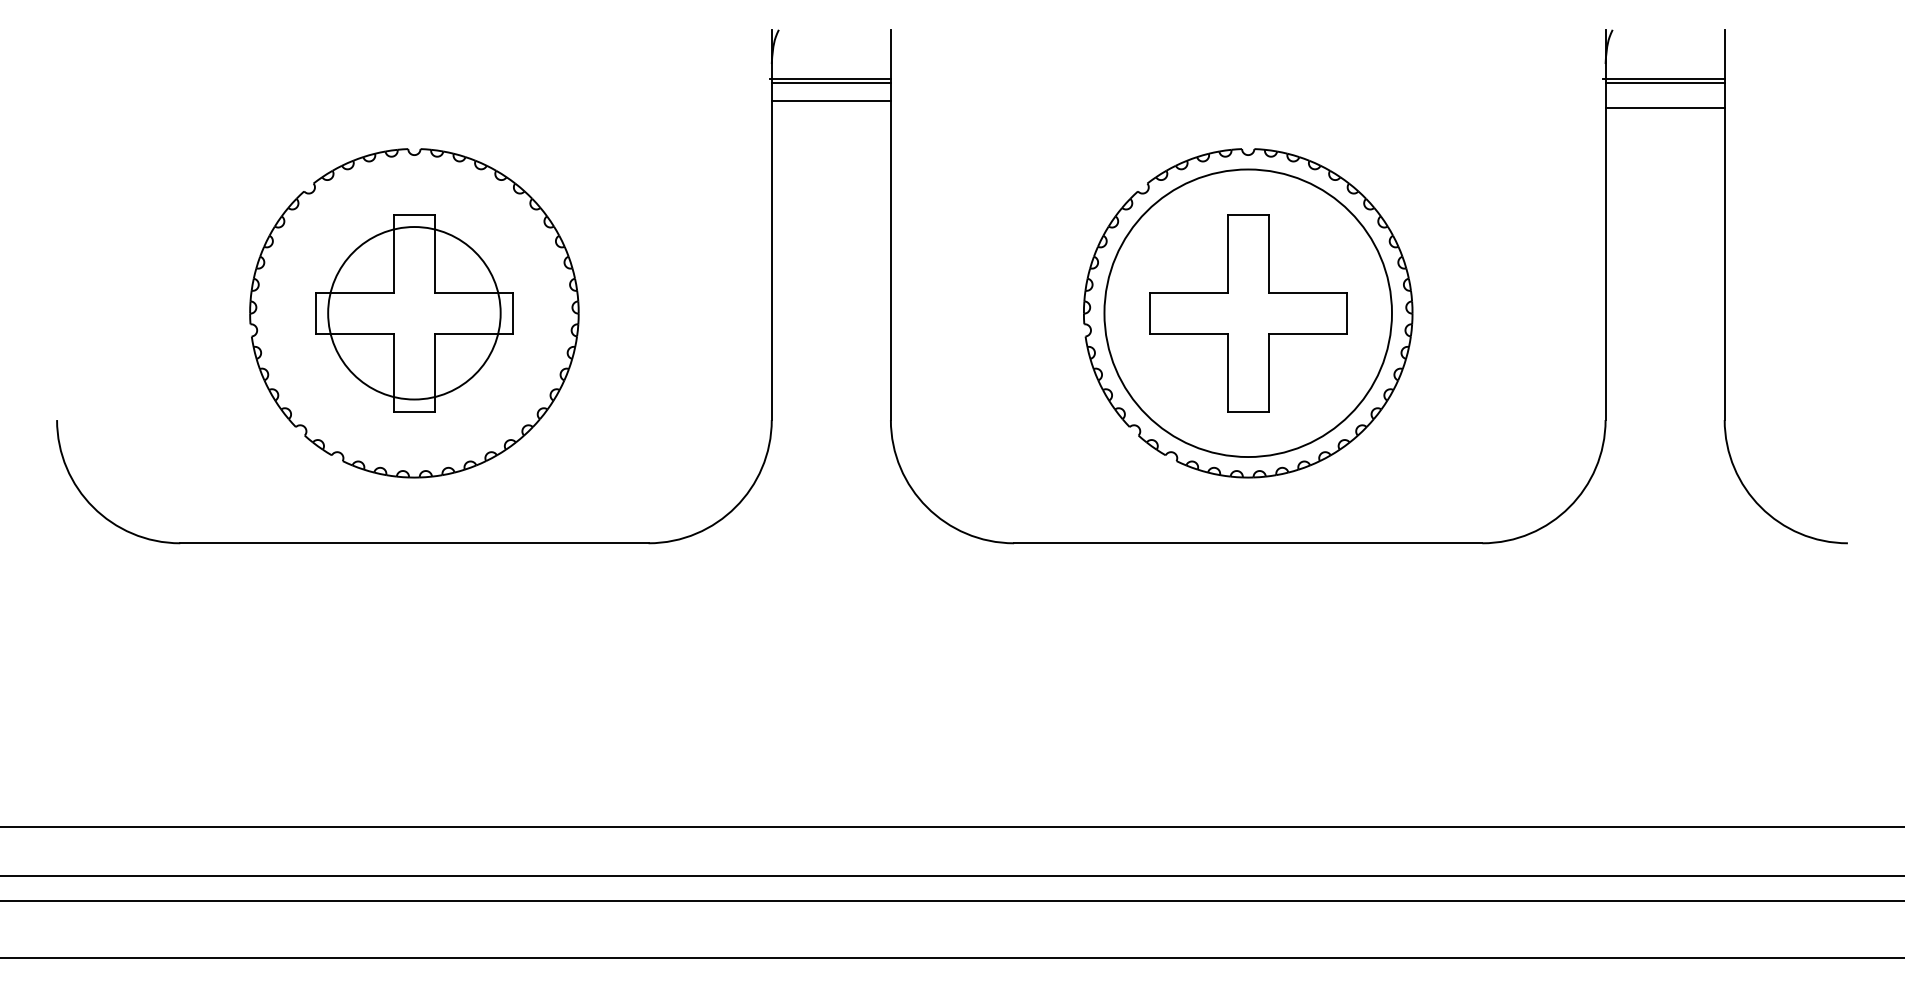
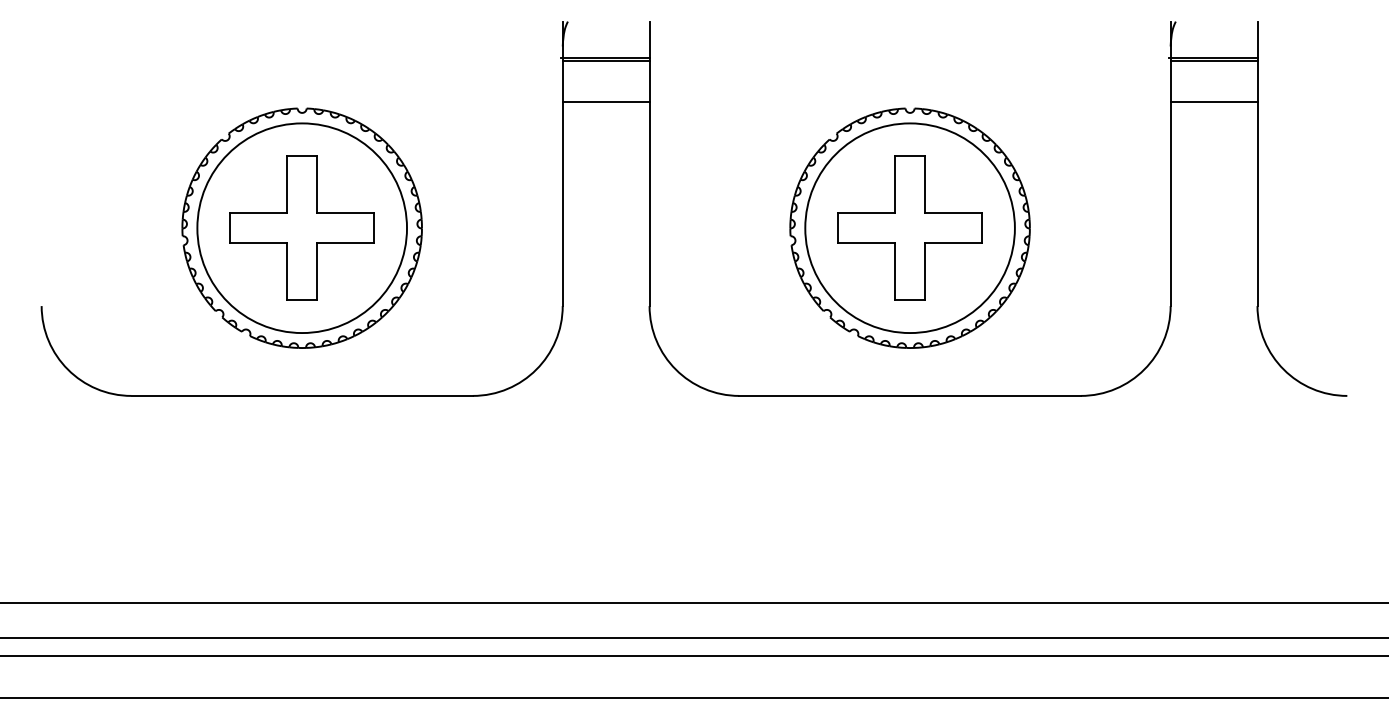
line: (830, 101) -> (605, 102), moved
line: (1664, 107) -> (1213, 102), moved
circle: (414, 313) -> (302, 228), size x1.67

